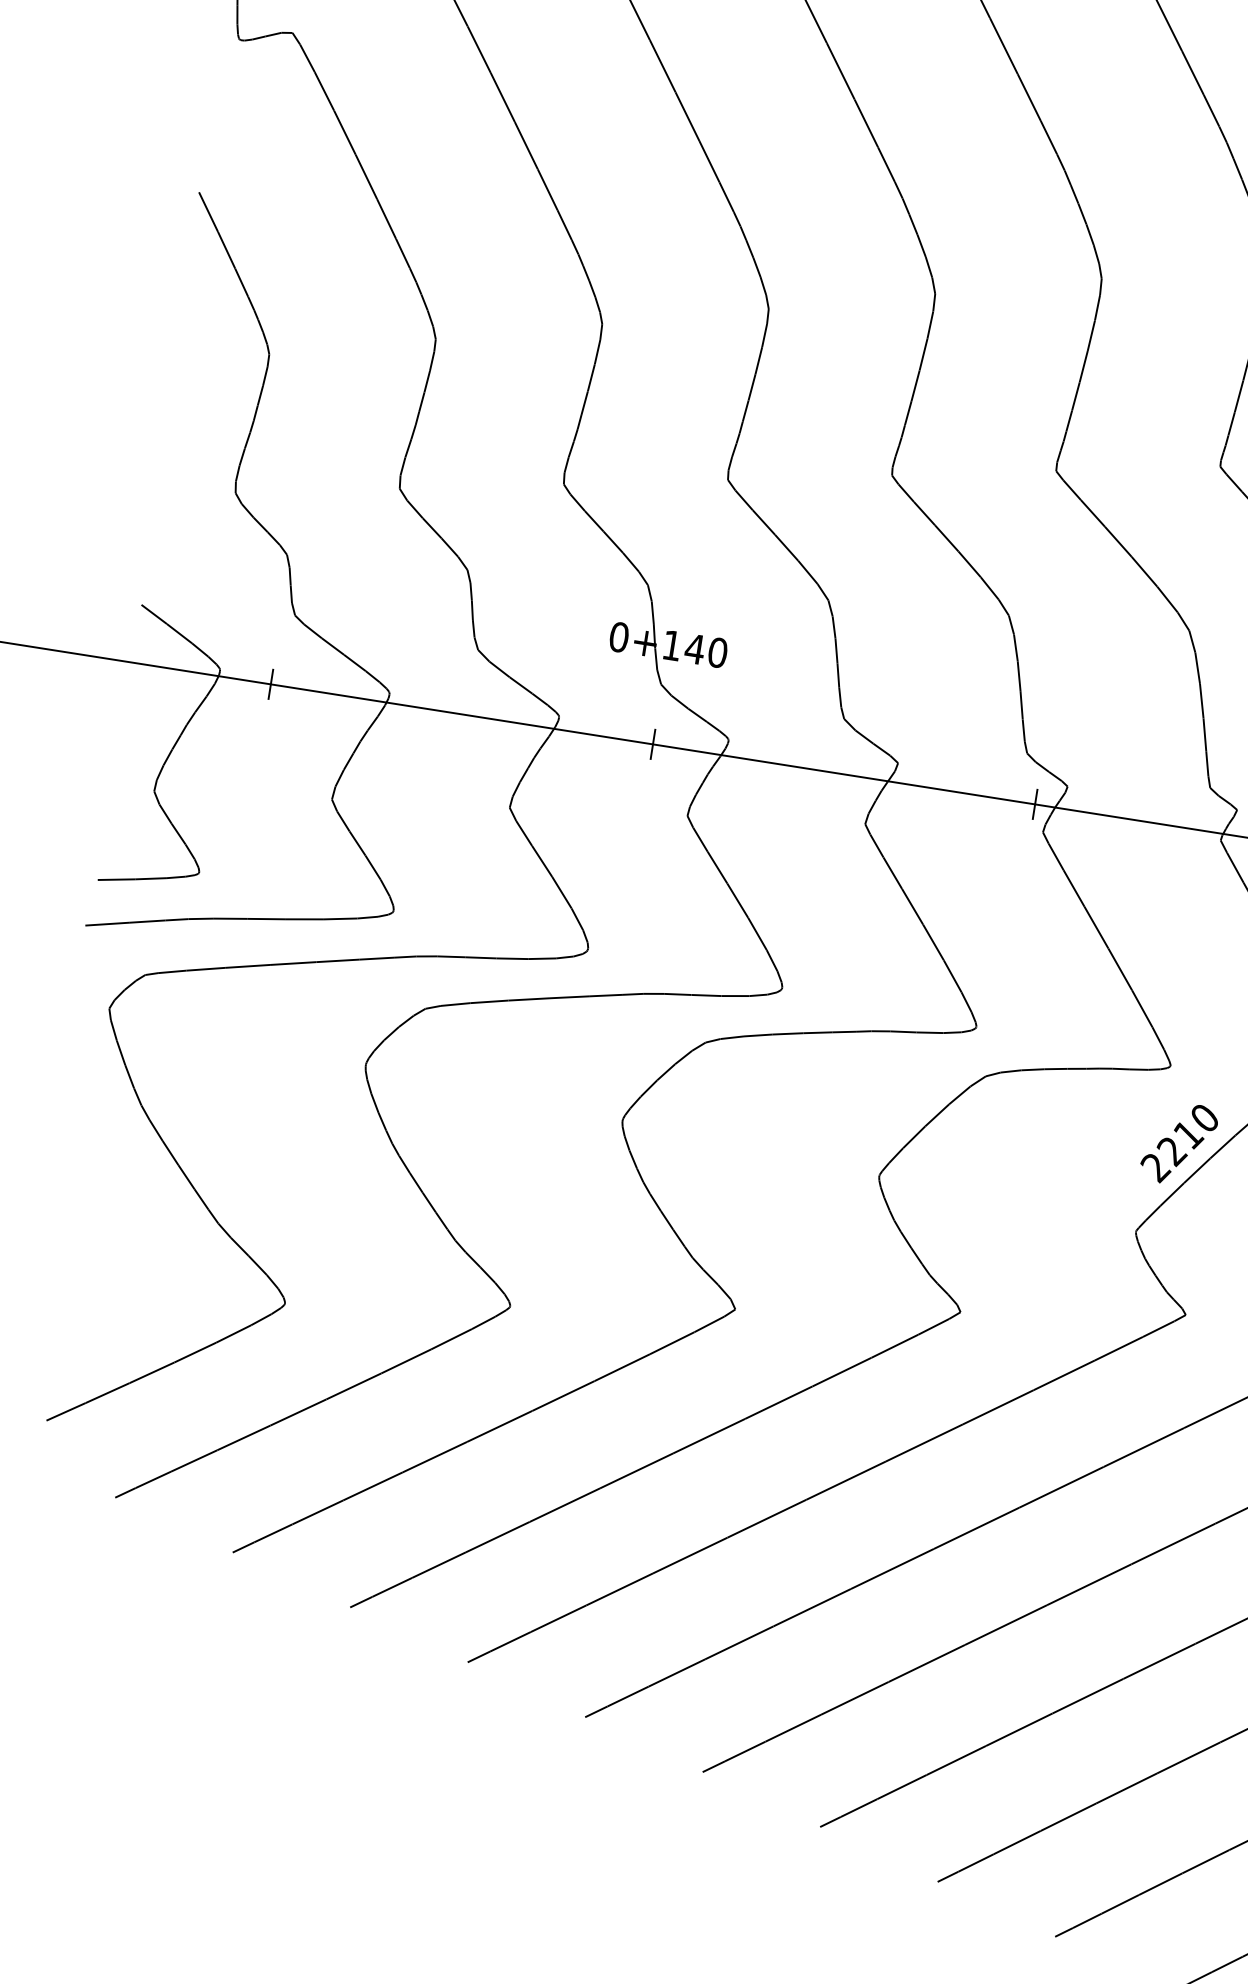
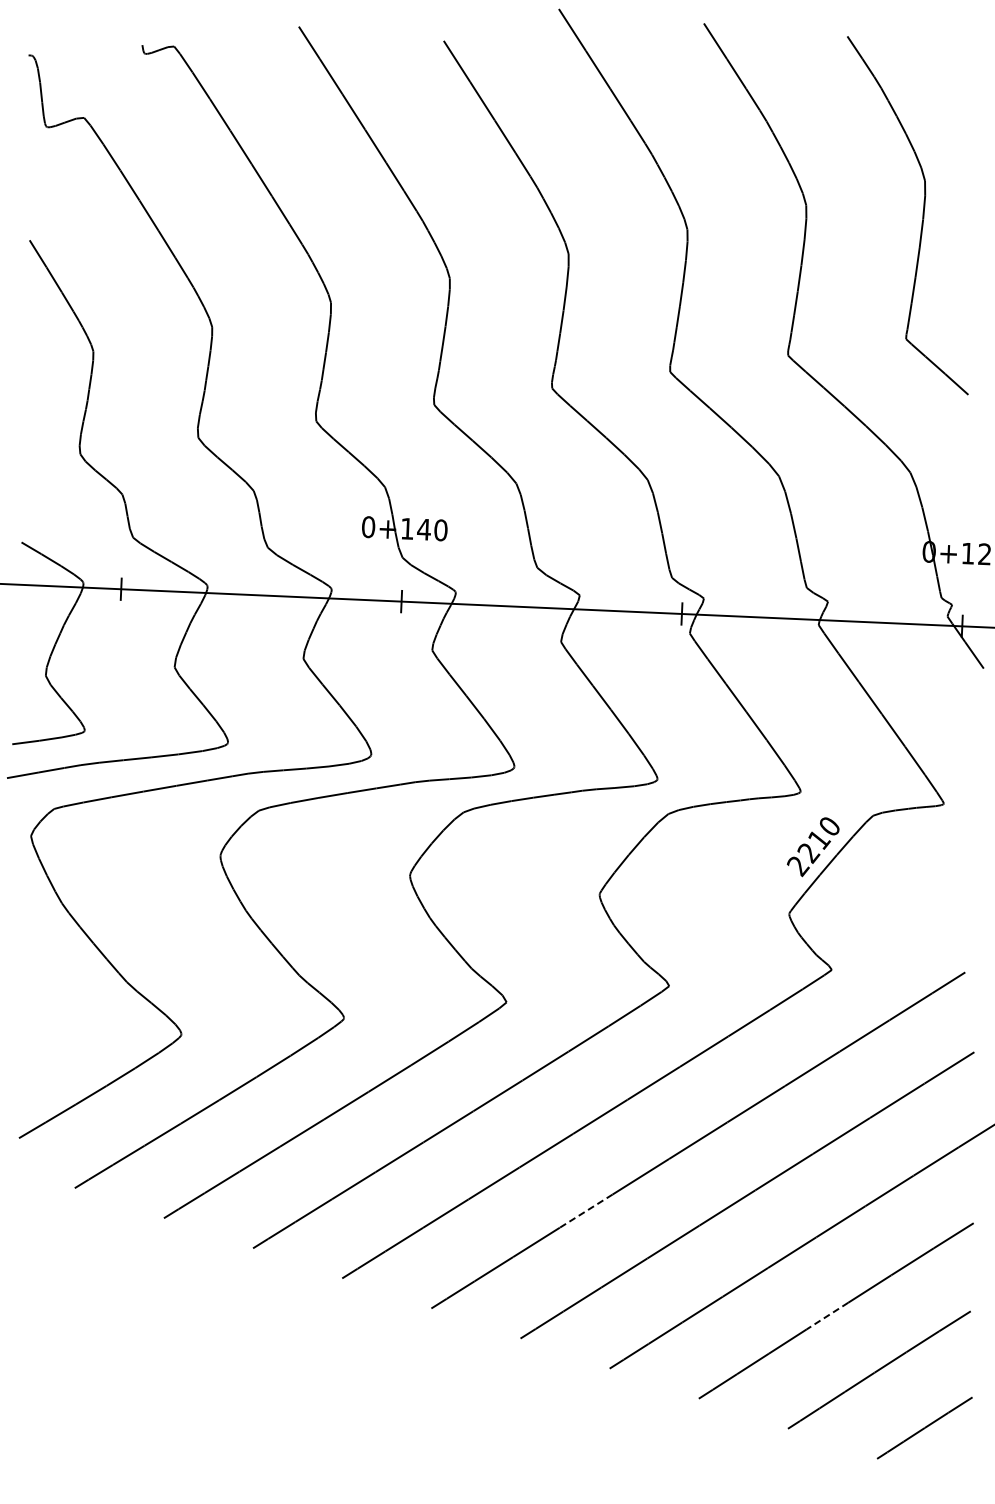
line: (811, 1608) -> (585, 1211), solid -> dashed
line: (1126, 1789) -> (827, 1316), solid -> dashed

